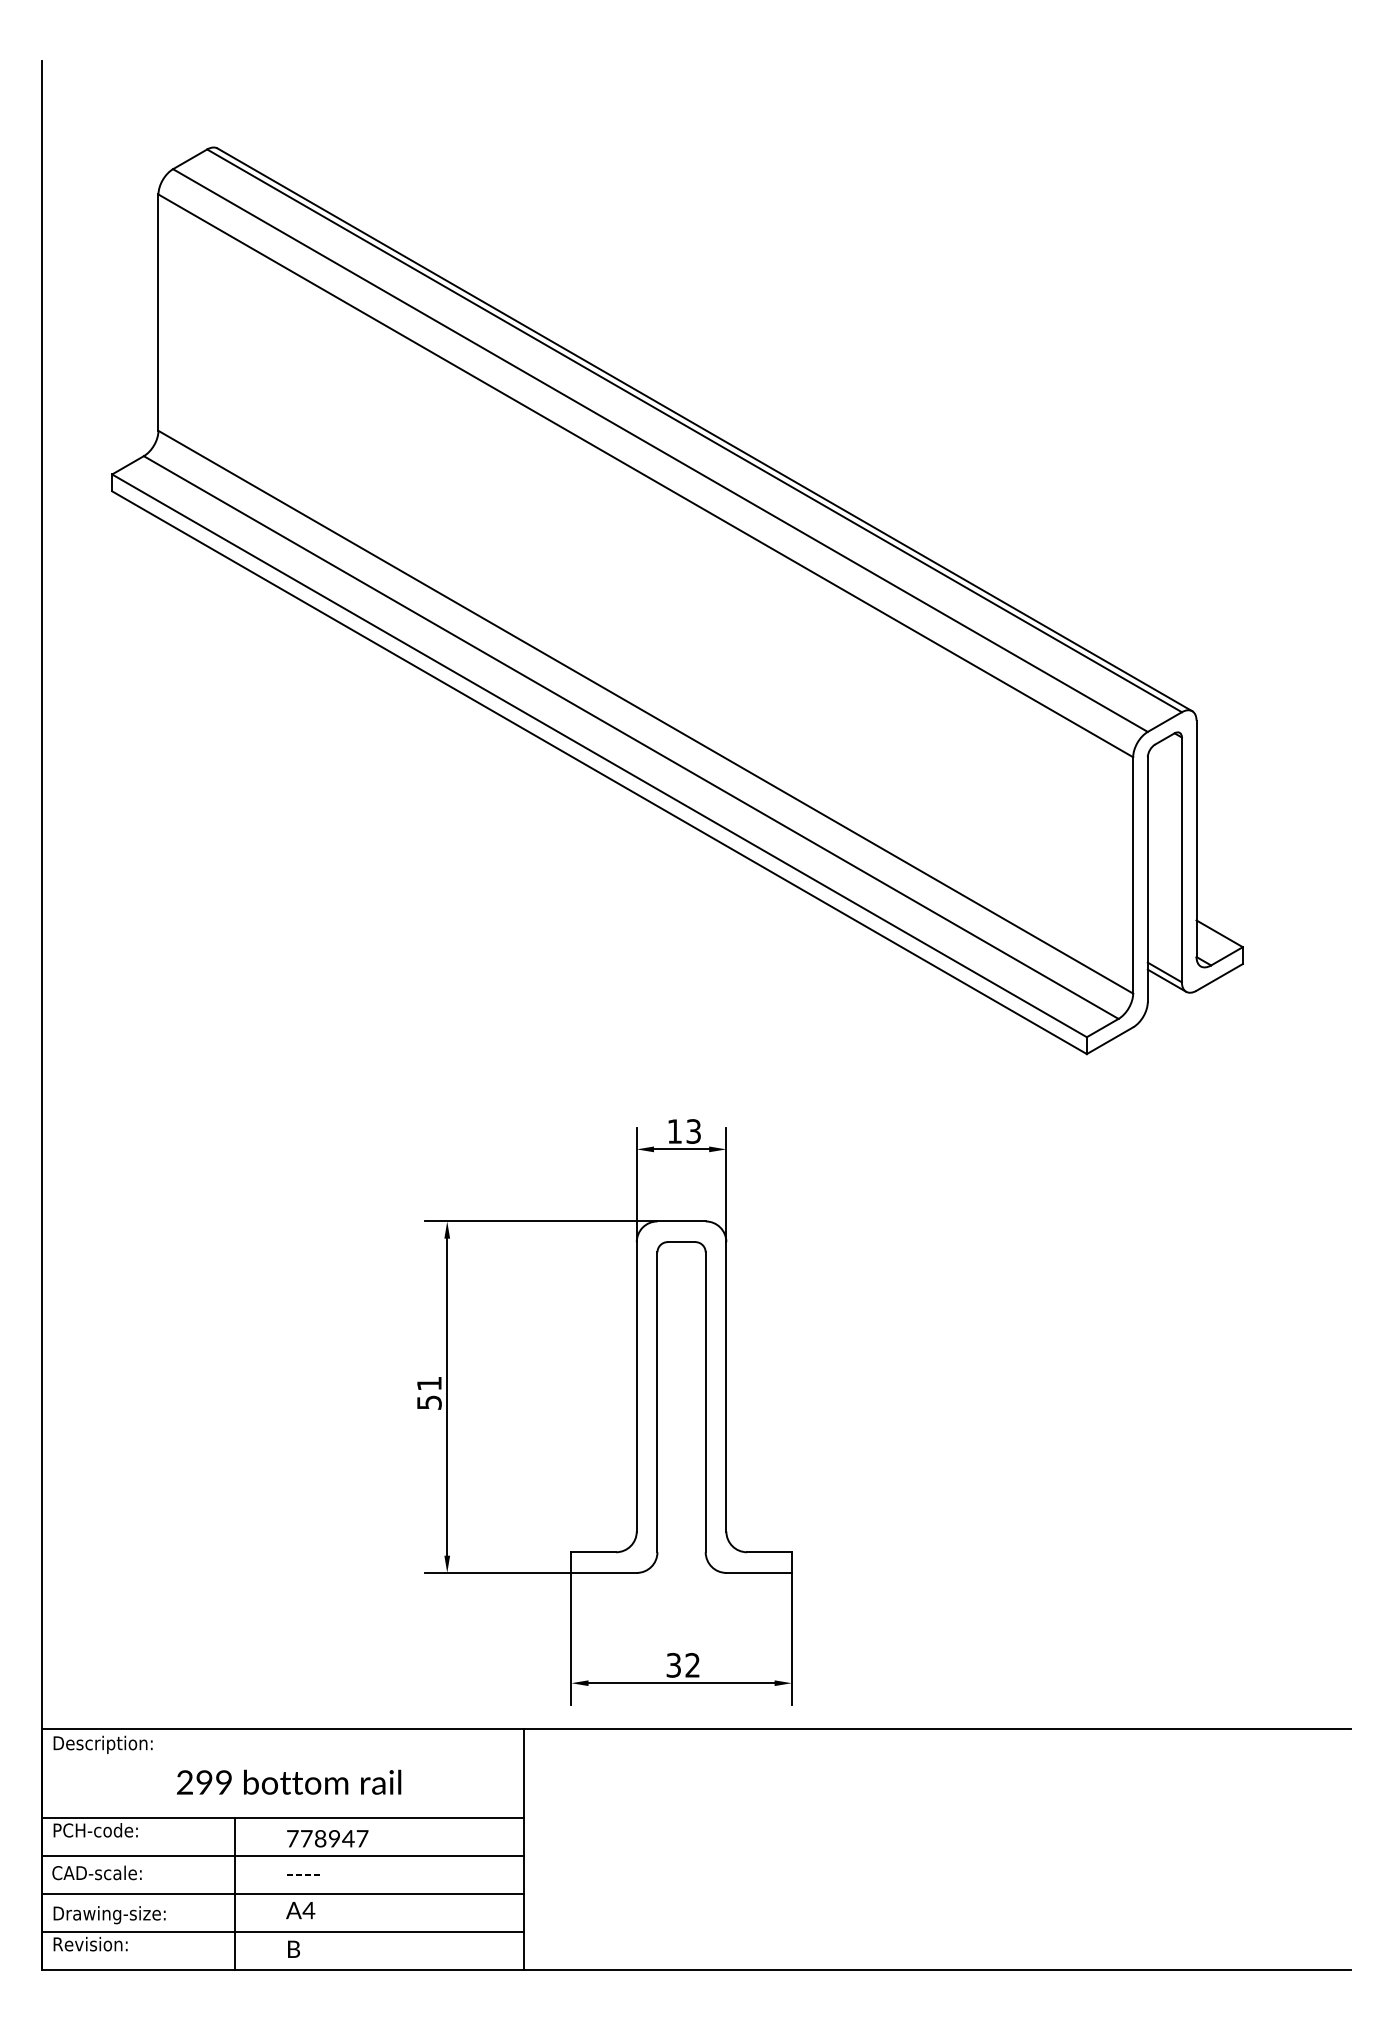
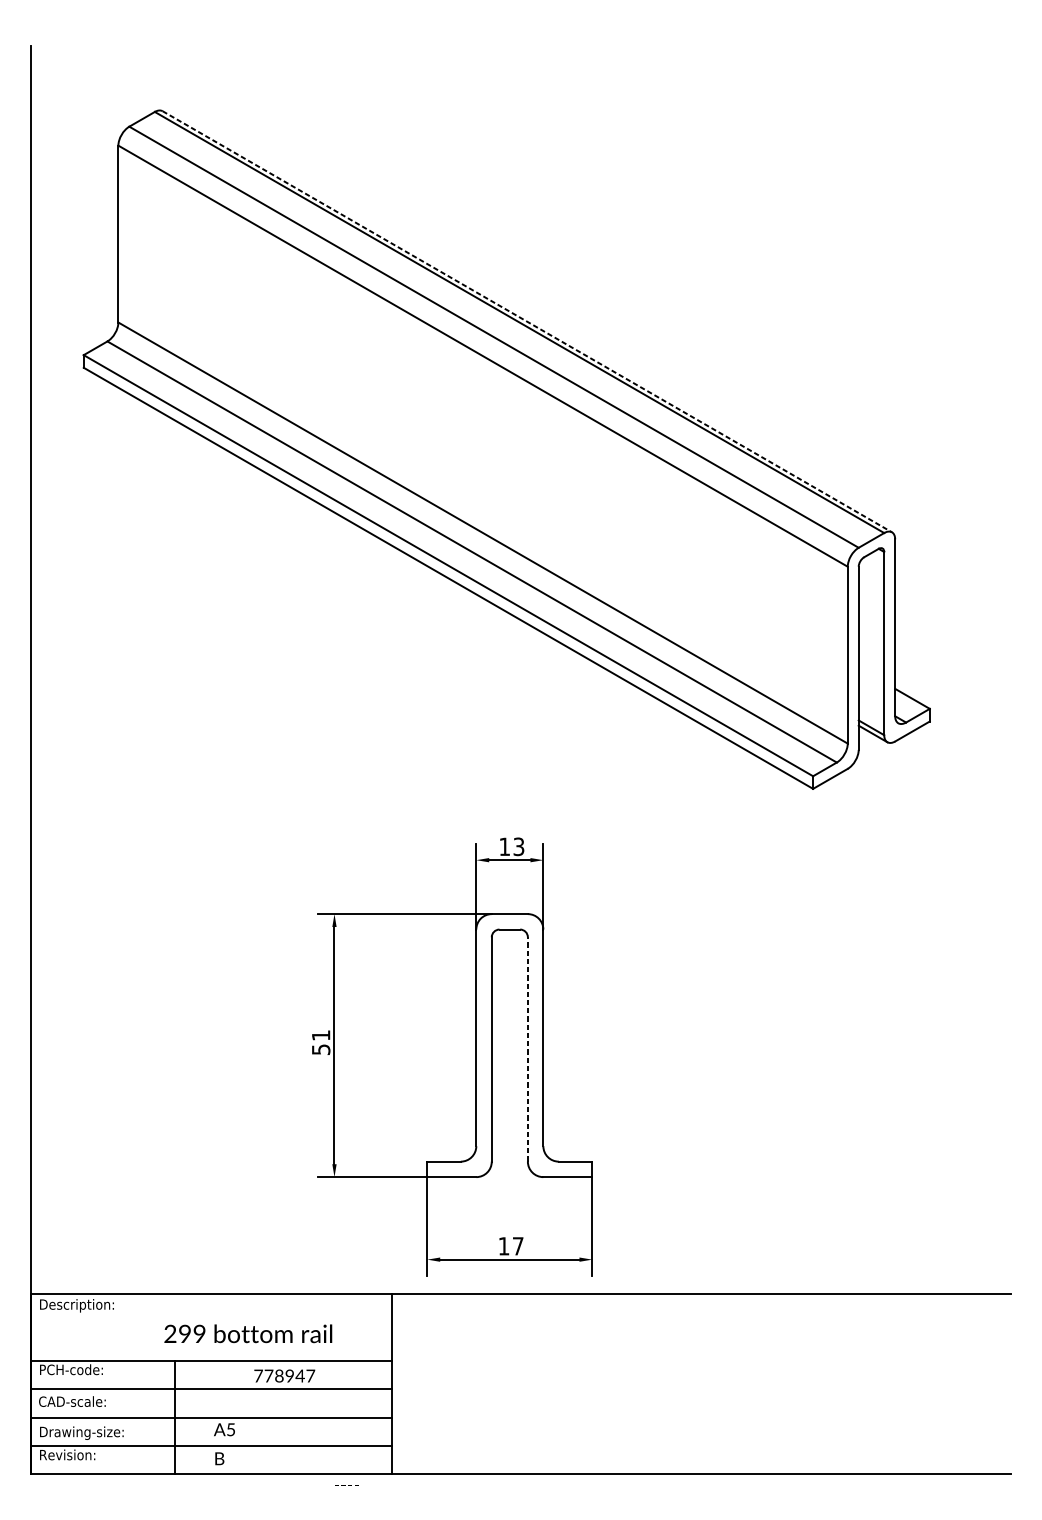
line: (704, 429) -> (526, 321), solid -> dashed
line: (705, 1402) -> (527, 1049), solid -> dashed
text: (682, 1665) -> (510, 1246), 32 -> 17
text: (289, 1781) -> (248, 1333), moved
text: (327, 1838) -> (284, 1375), moved
text: (303, 1874) -> (346, 1485), moved
text: (308, 1910) -> (230, 1429), A4 -> A5

